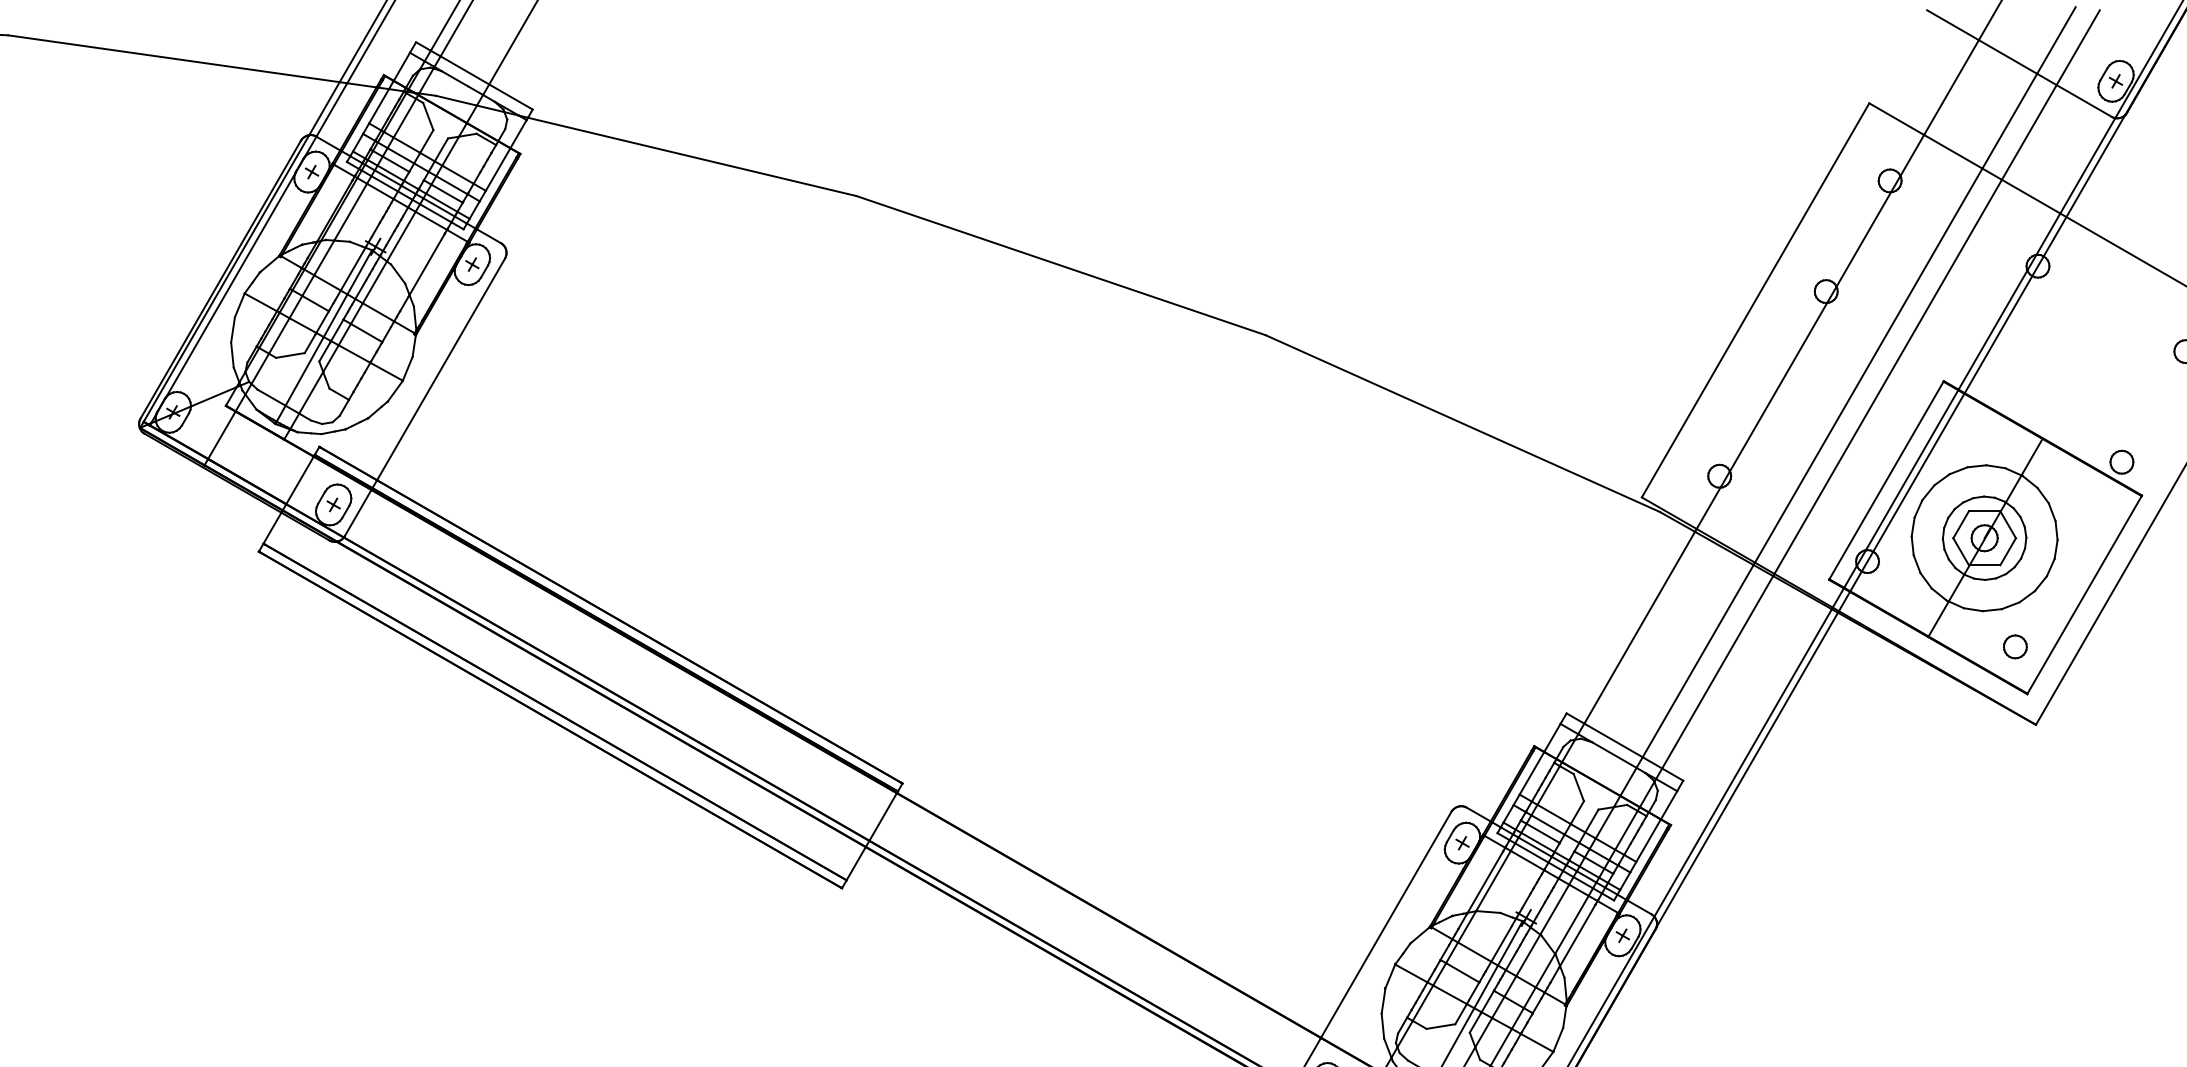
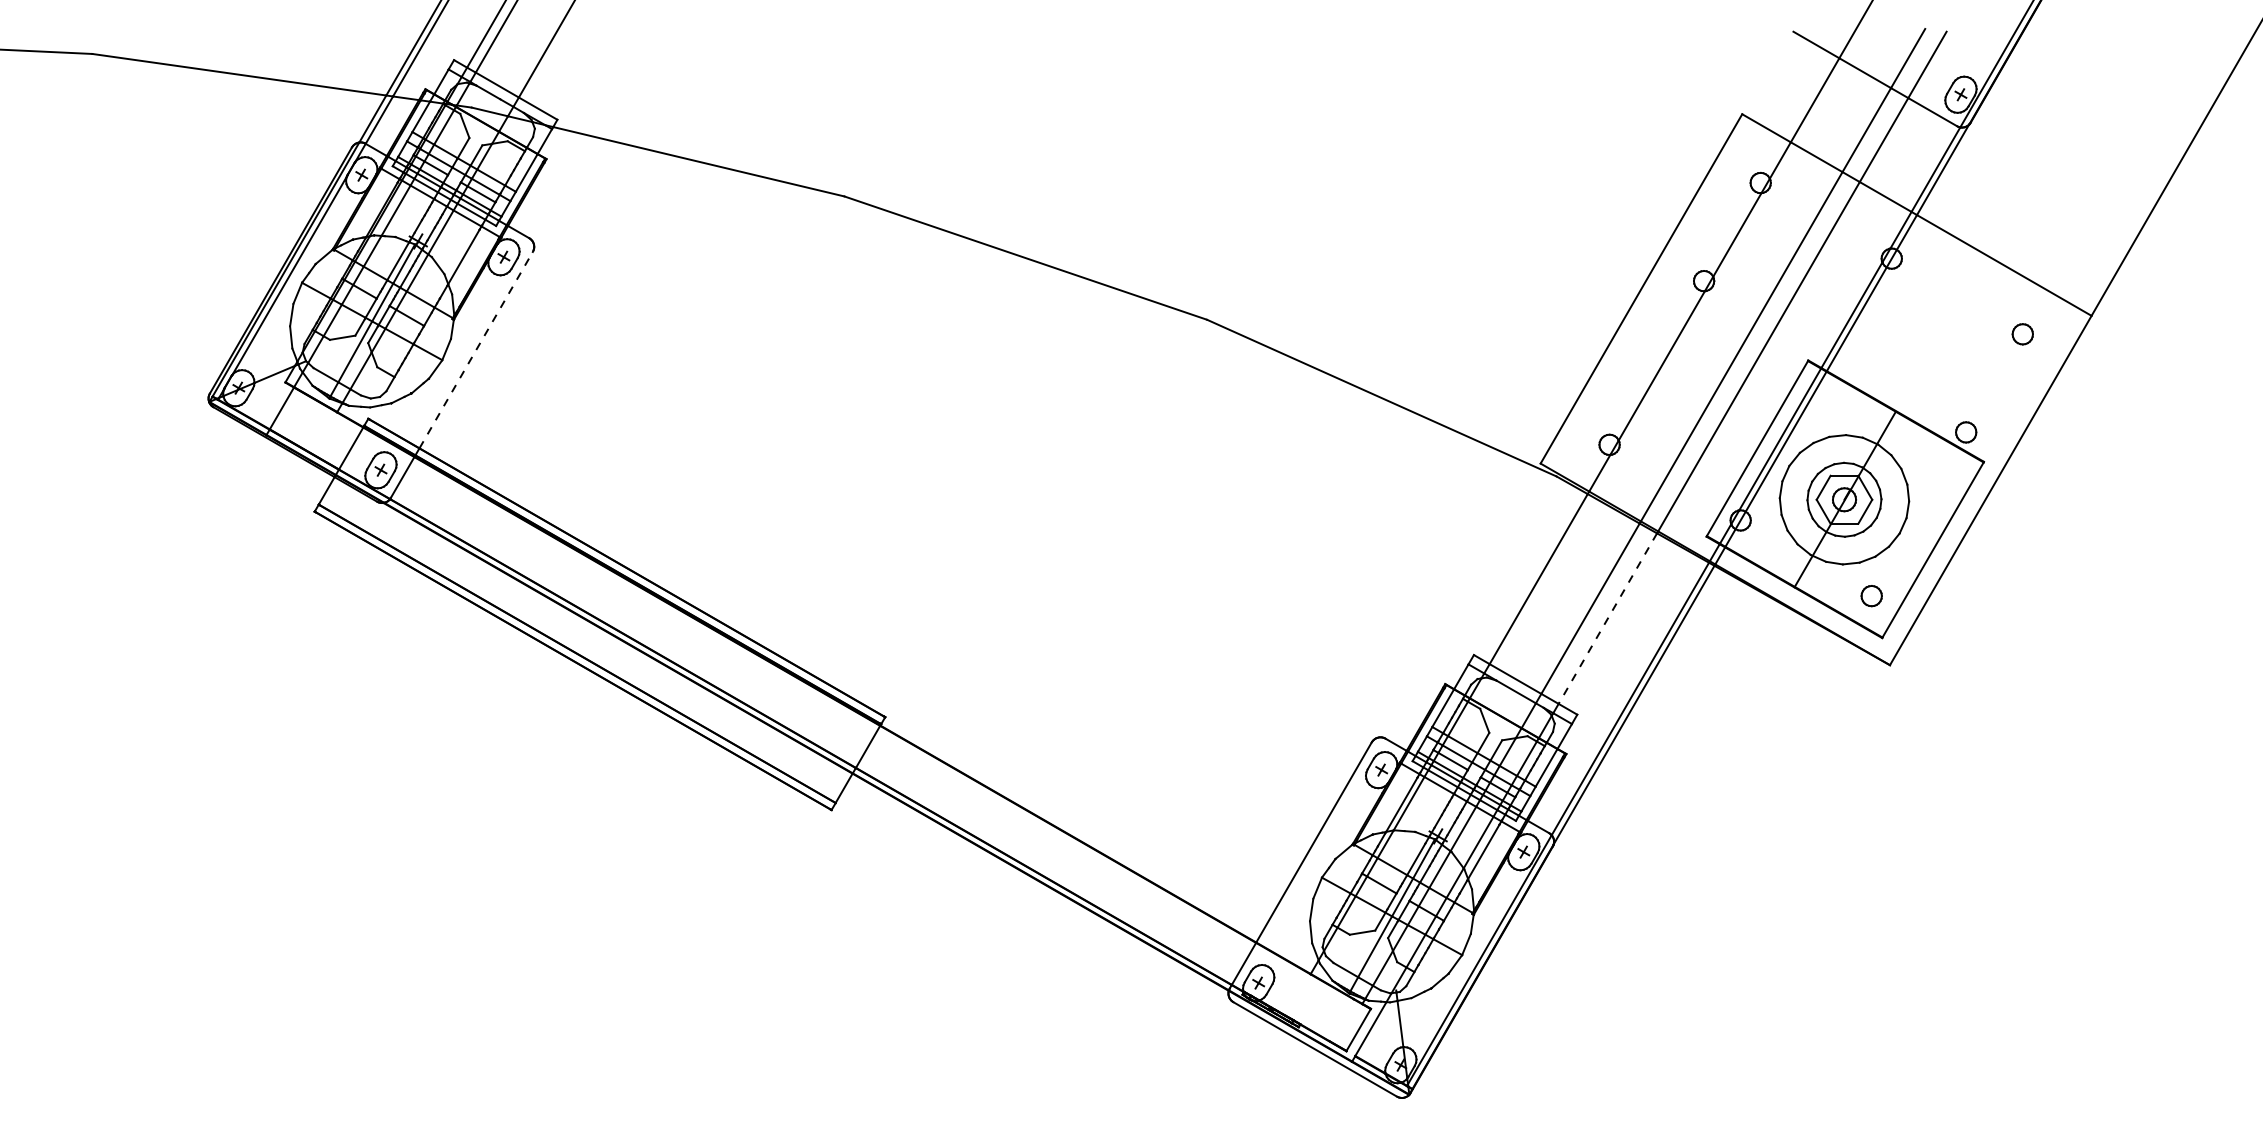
line: (441, 368) -> (476, 349), solid -> dashed
line: (1717, 673) -> (1607, 619), solid -> dashed

